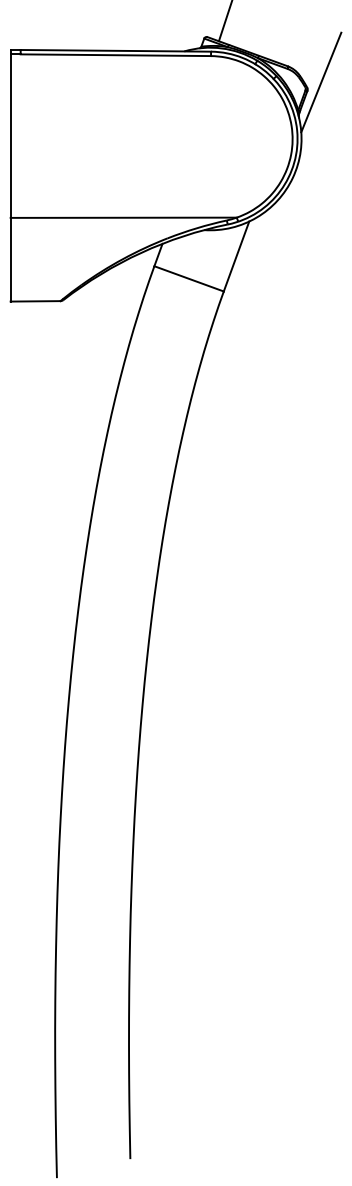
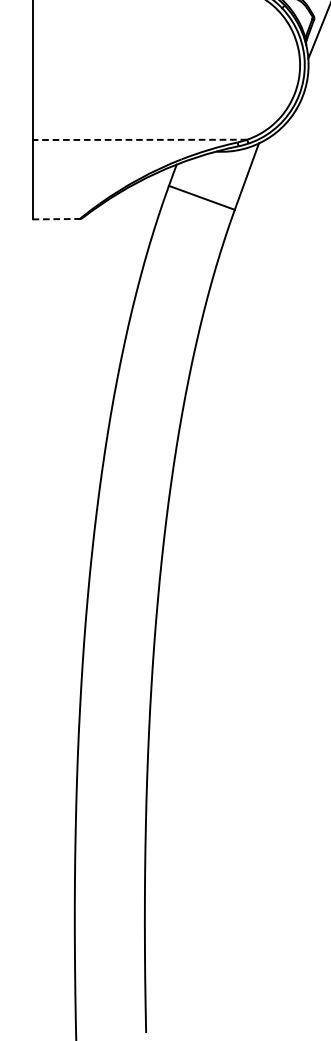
line: (123, 217) -> (139, 139), solid -> dashed
line: (35, 301) -> (56, 219), solid -> dashed

